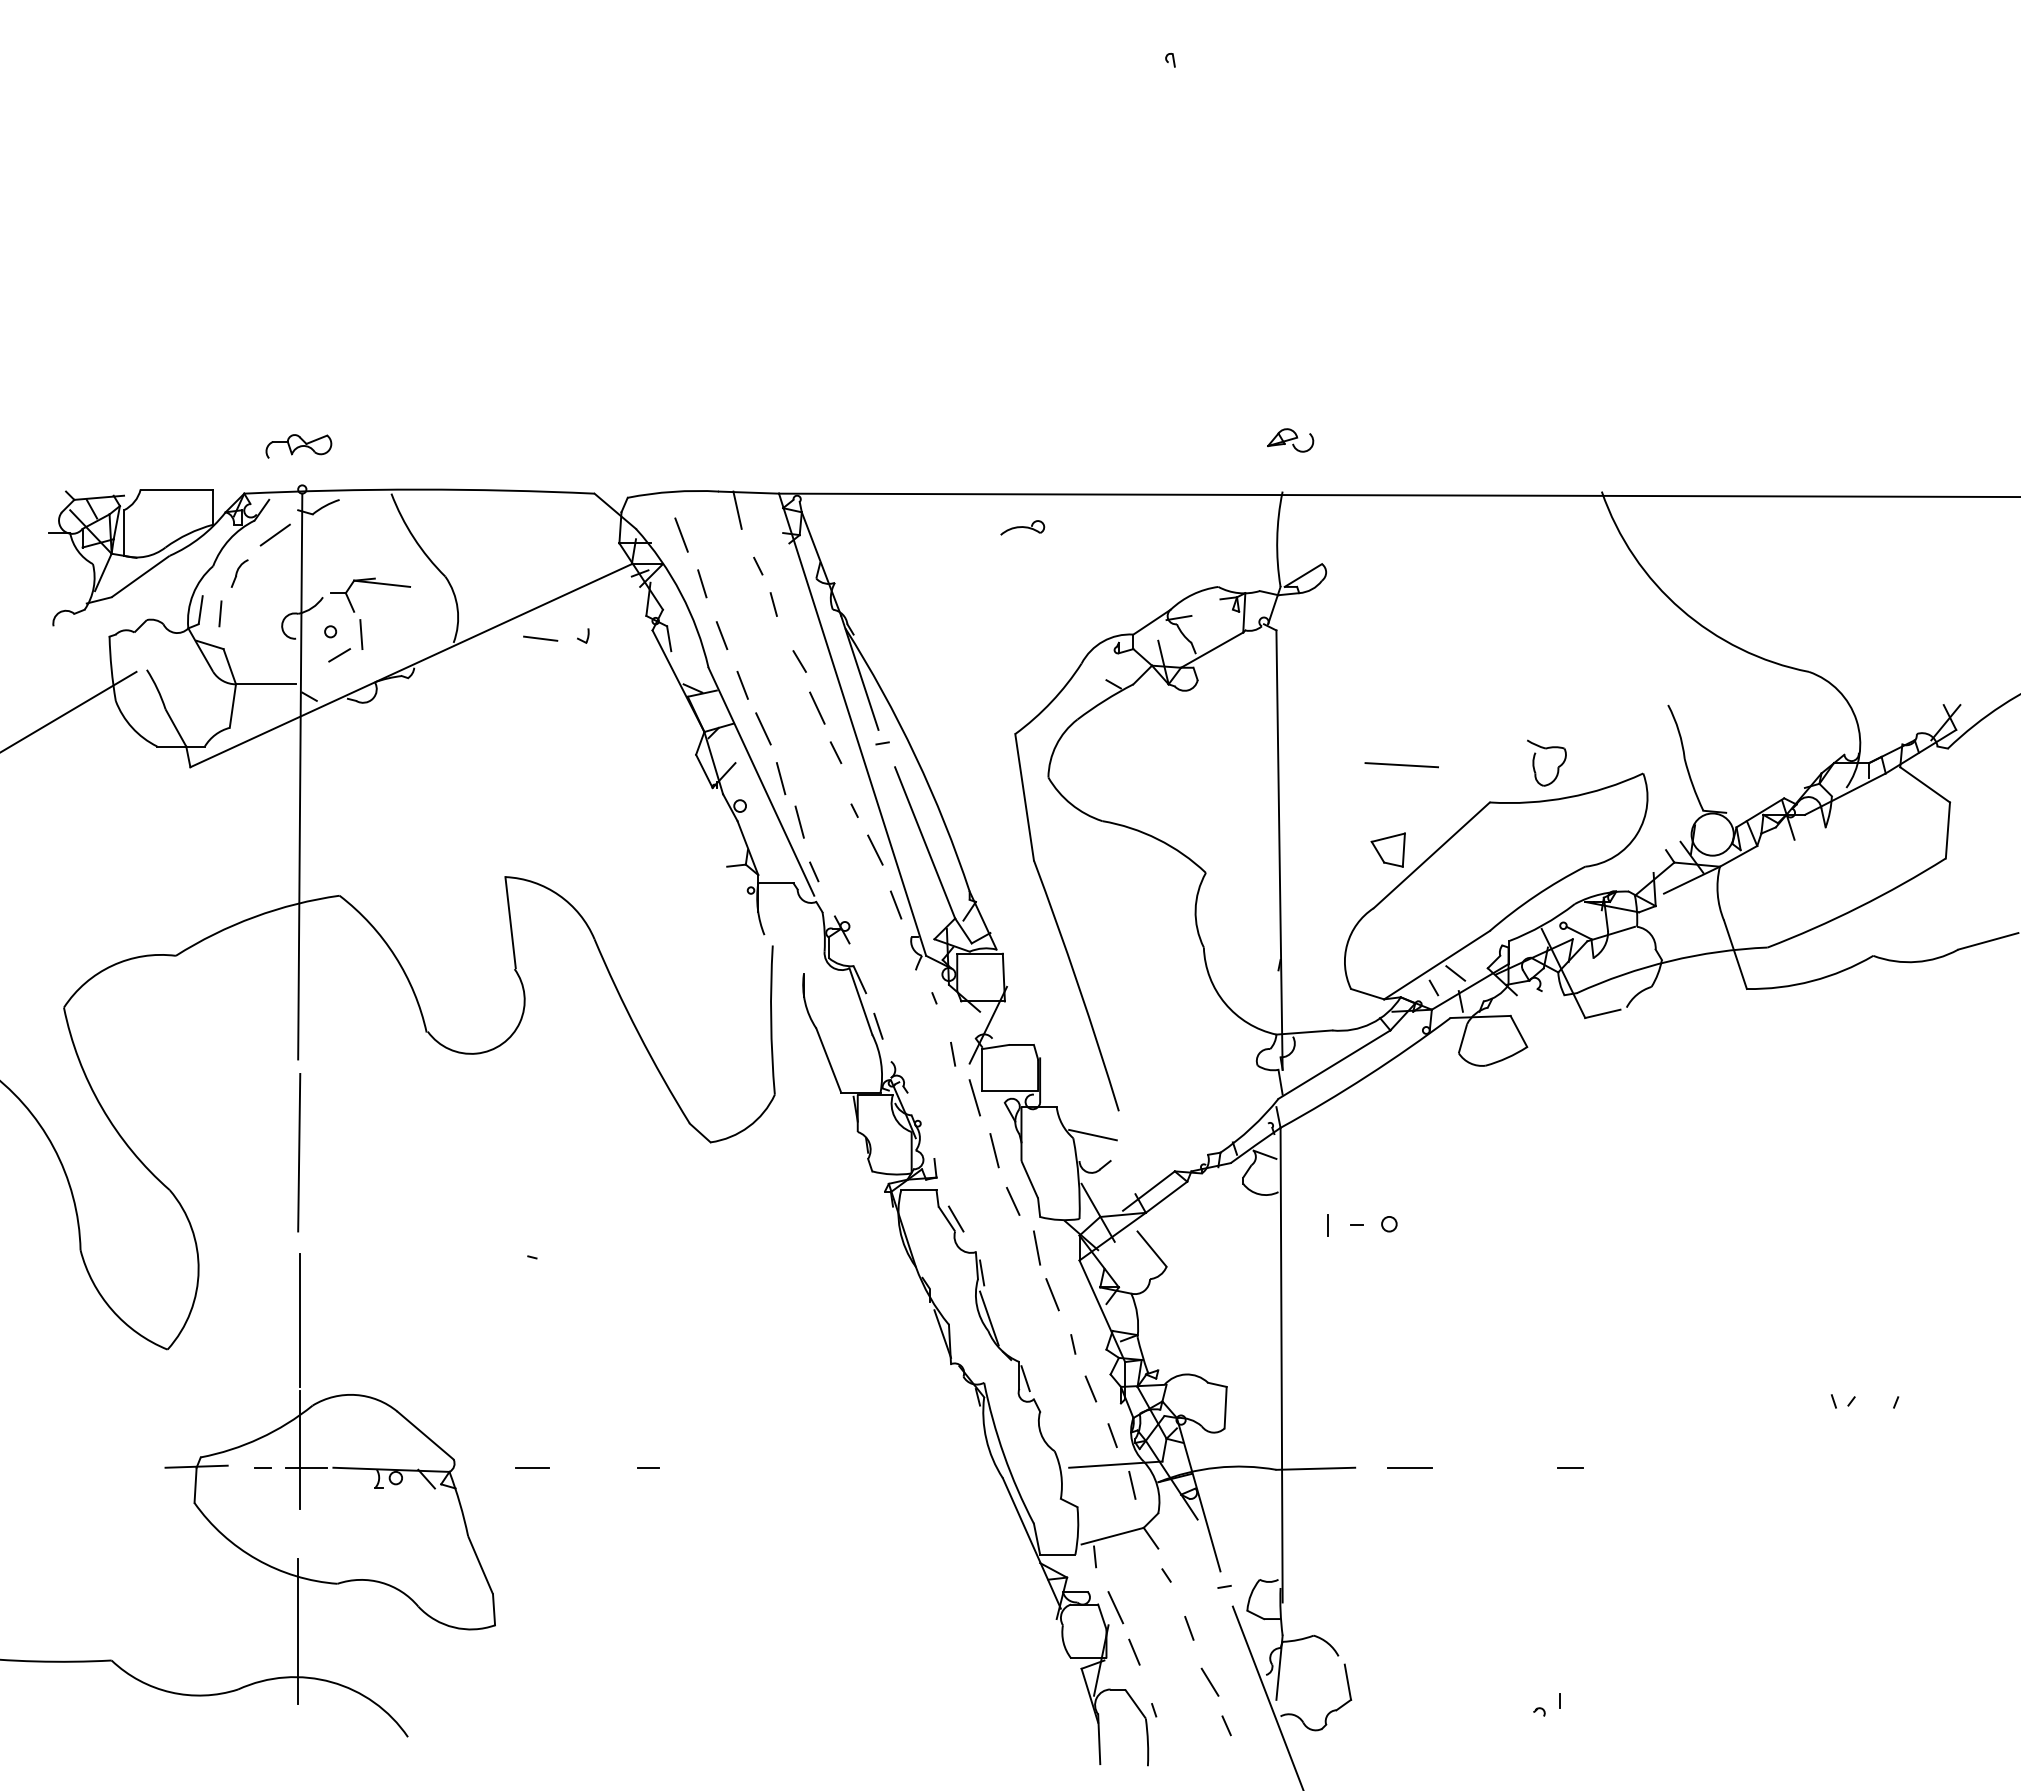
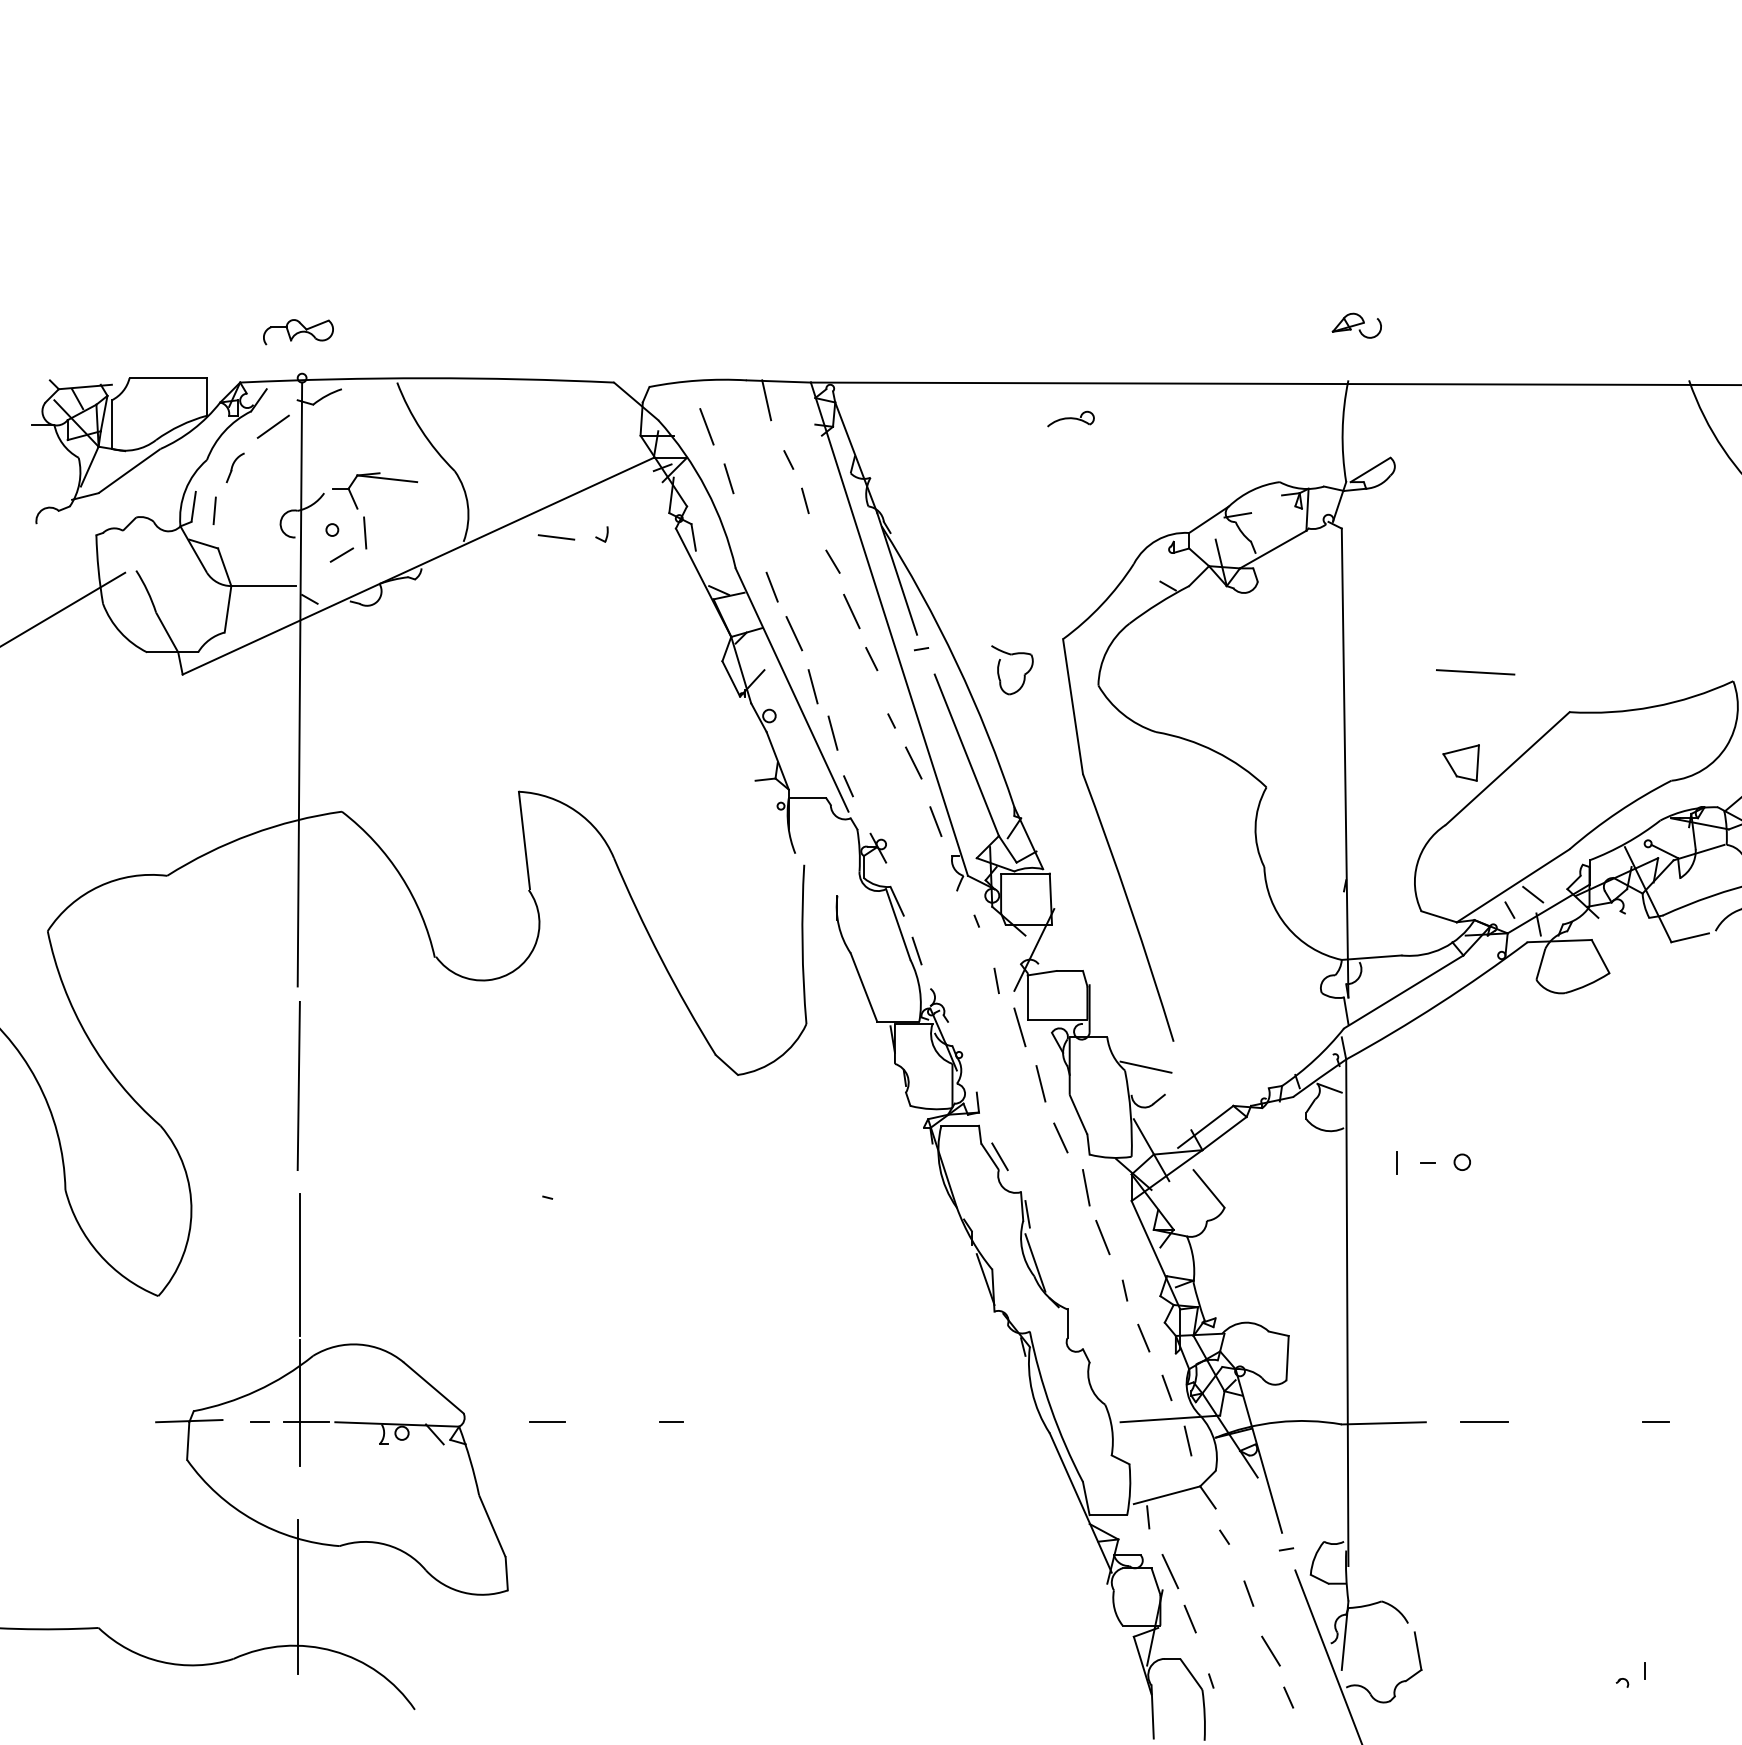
line: (721, 635) -> (749, 533), removed
part: (1534, 762) -> (999, 669), moved
line: (1025, 1378) -> (1073, 1326), removed

